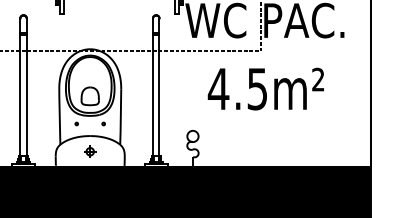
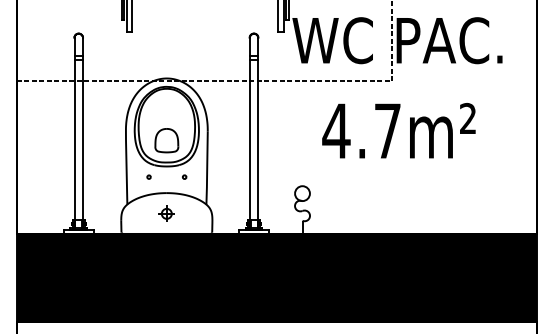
text: (257, 89) -> (387, 131), 4.5m² -> 4.7m²

